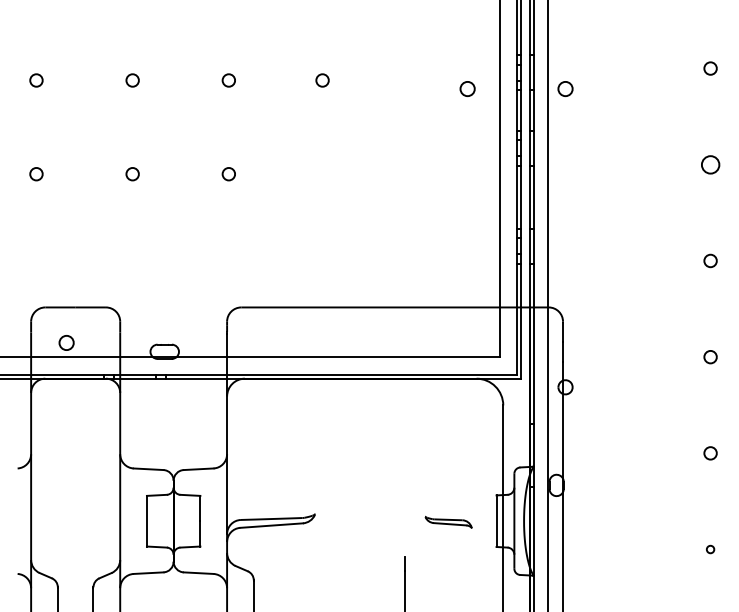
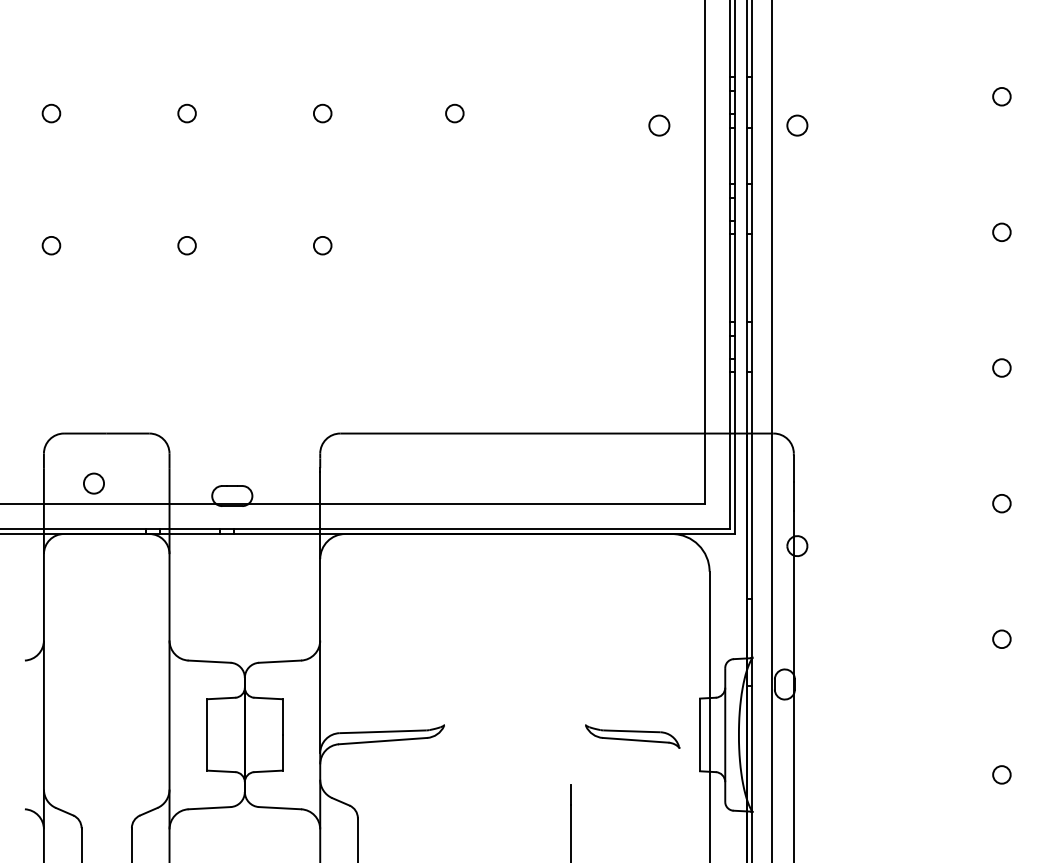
circle: (710, 164) -> (1001, 231), size x0.71
part: (448, 522) -> (632, 736), size x1.43
circle: (710, 549) -> (1001, 774), size x1.67

